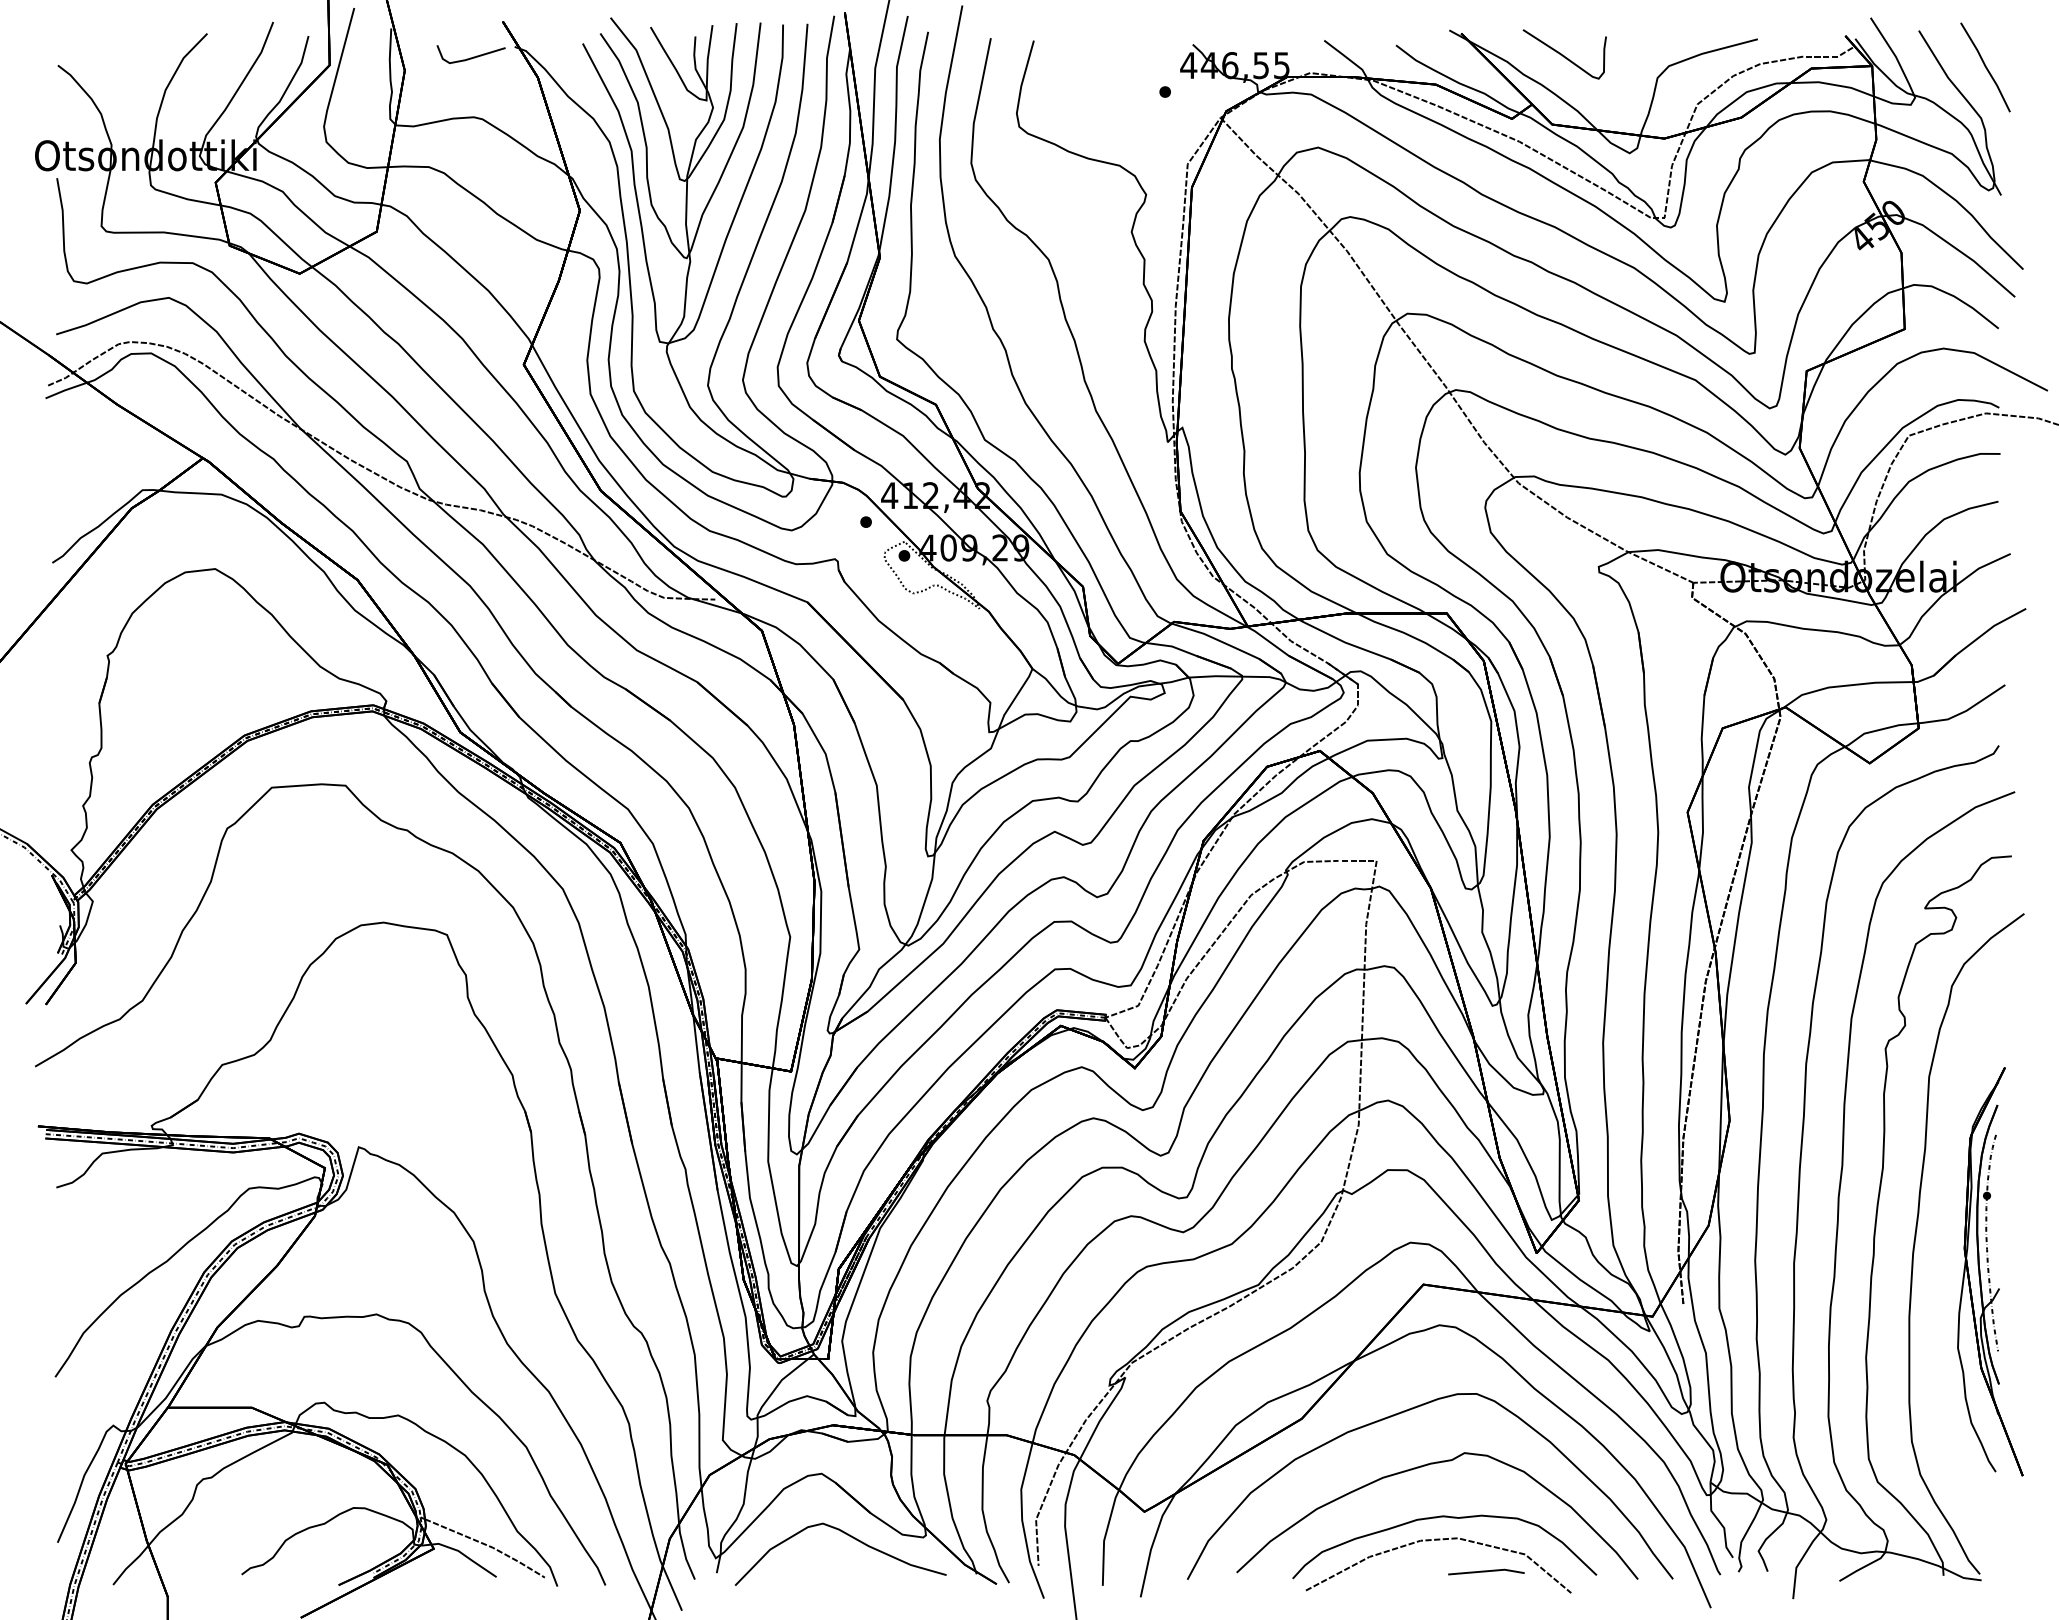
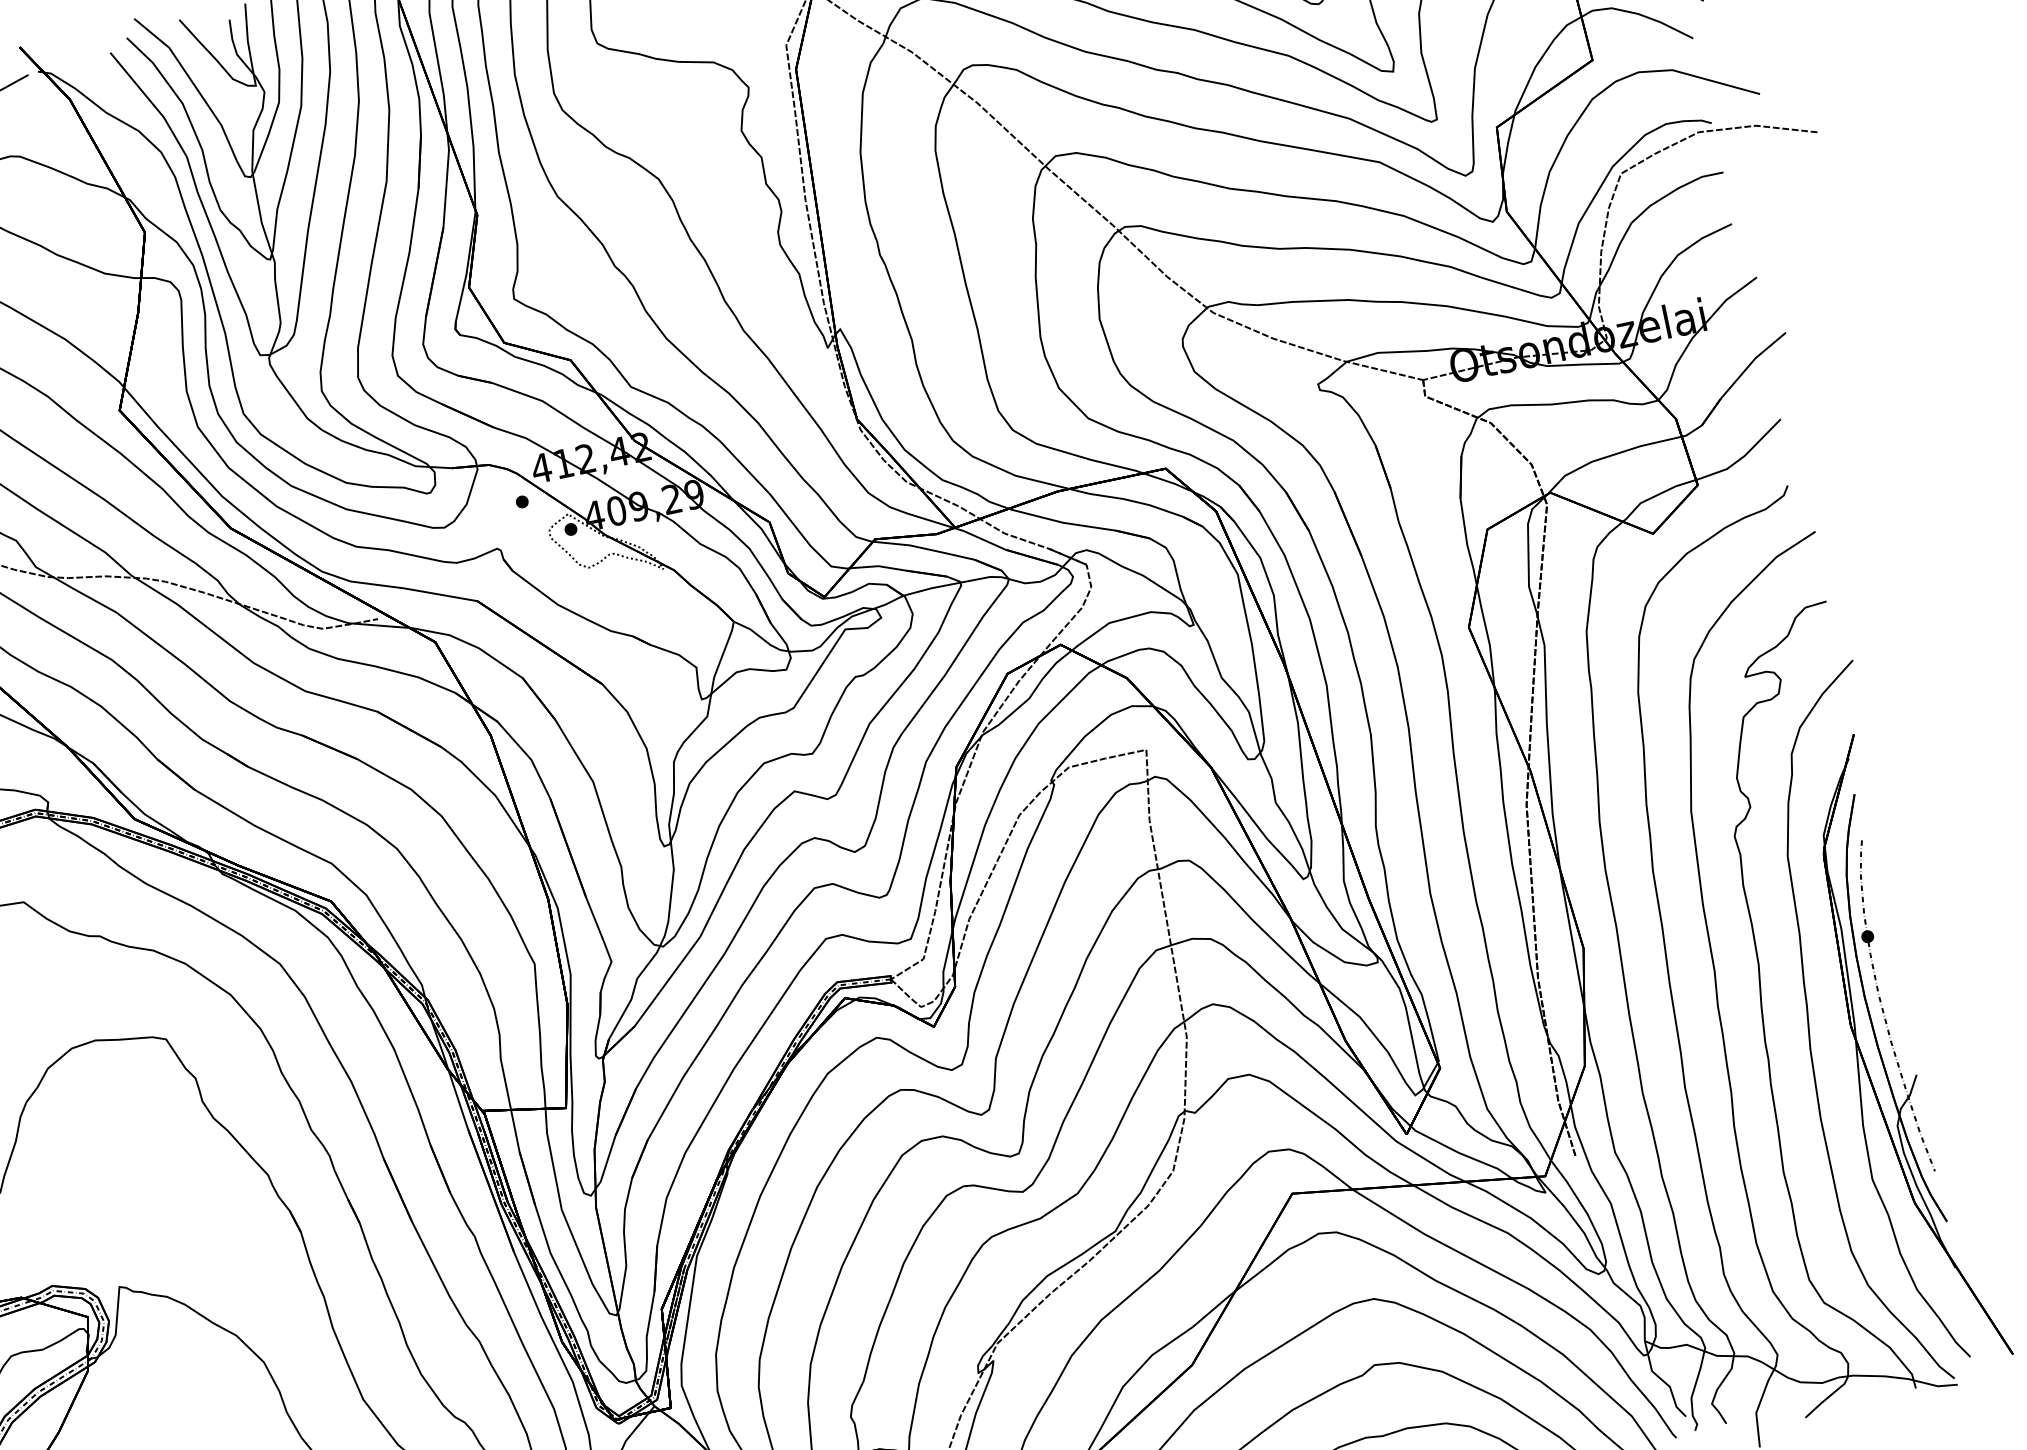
part: (1990, 1271) -> (1897, 1051), size x1.43

